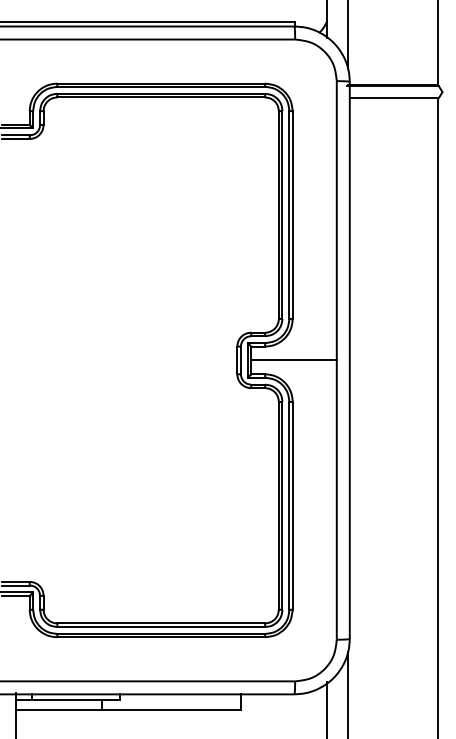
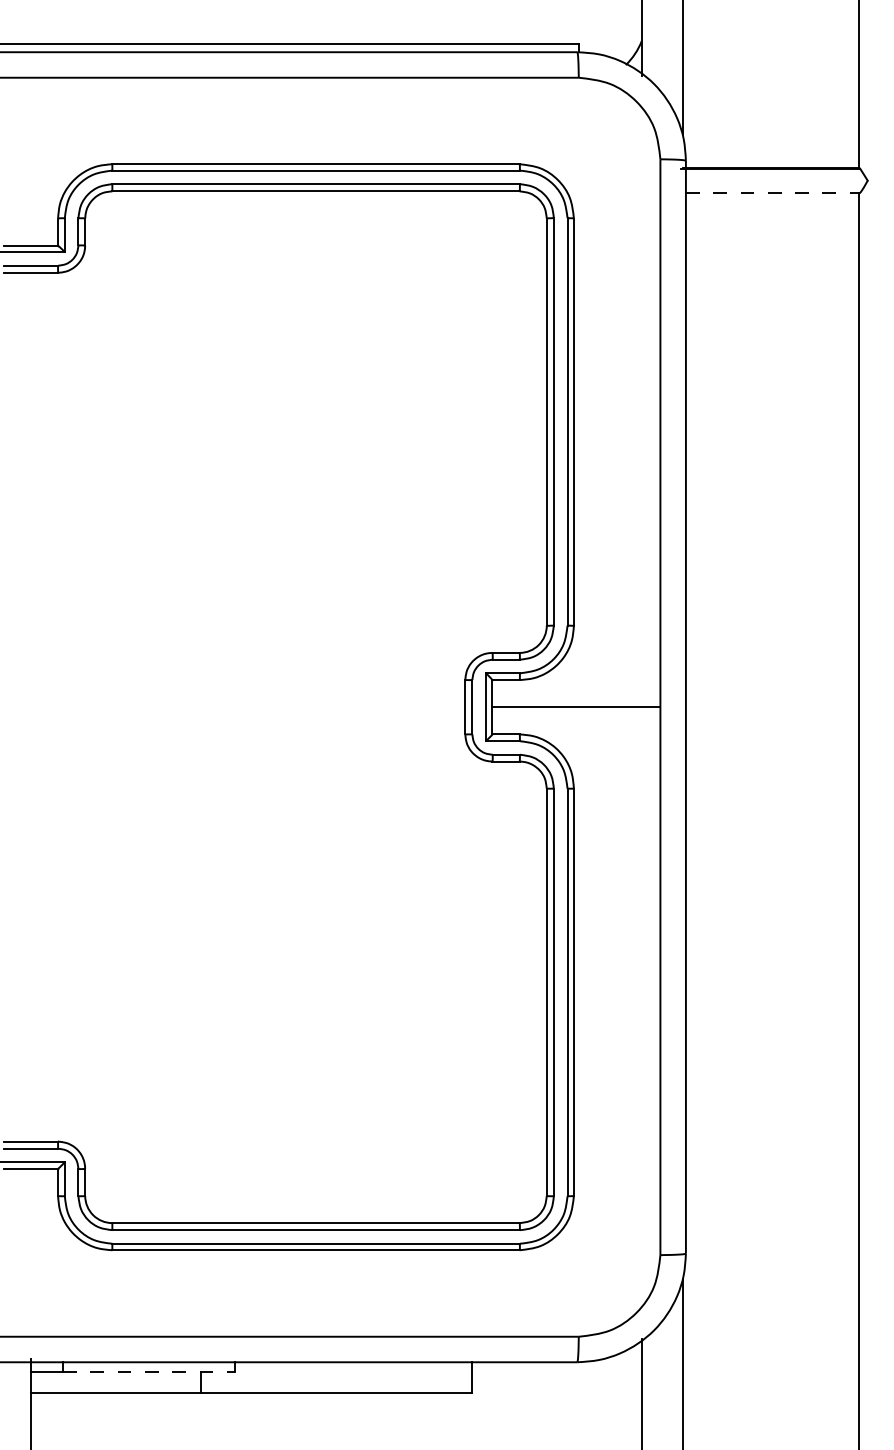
line: (394, 98) -> (773, 193), solid -> dashed
line: (75, 699) -> (147, 1372), solid -> dashed

